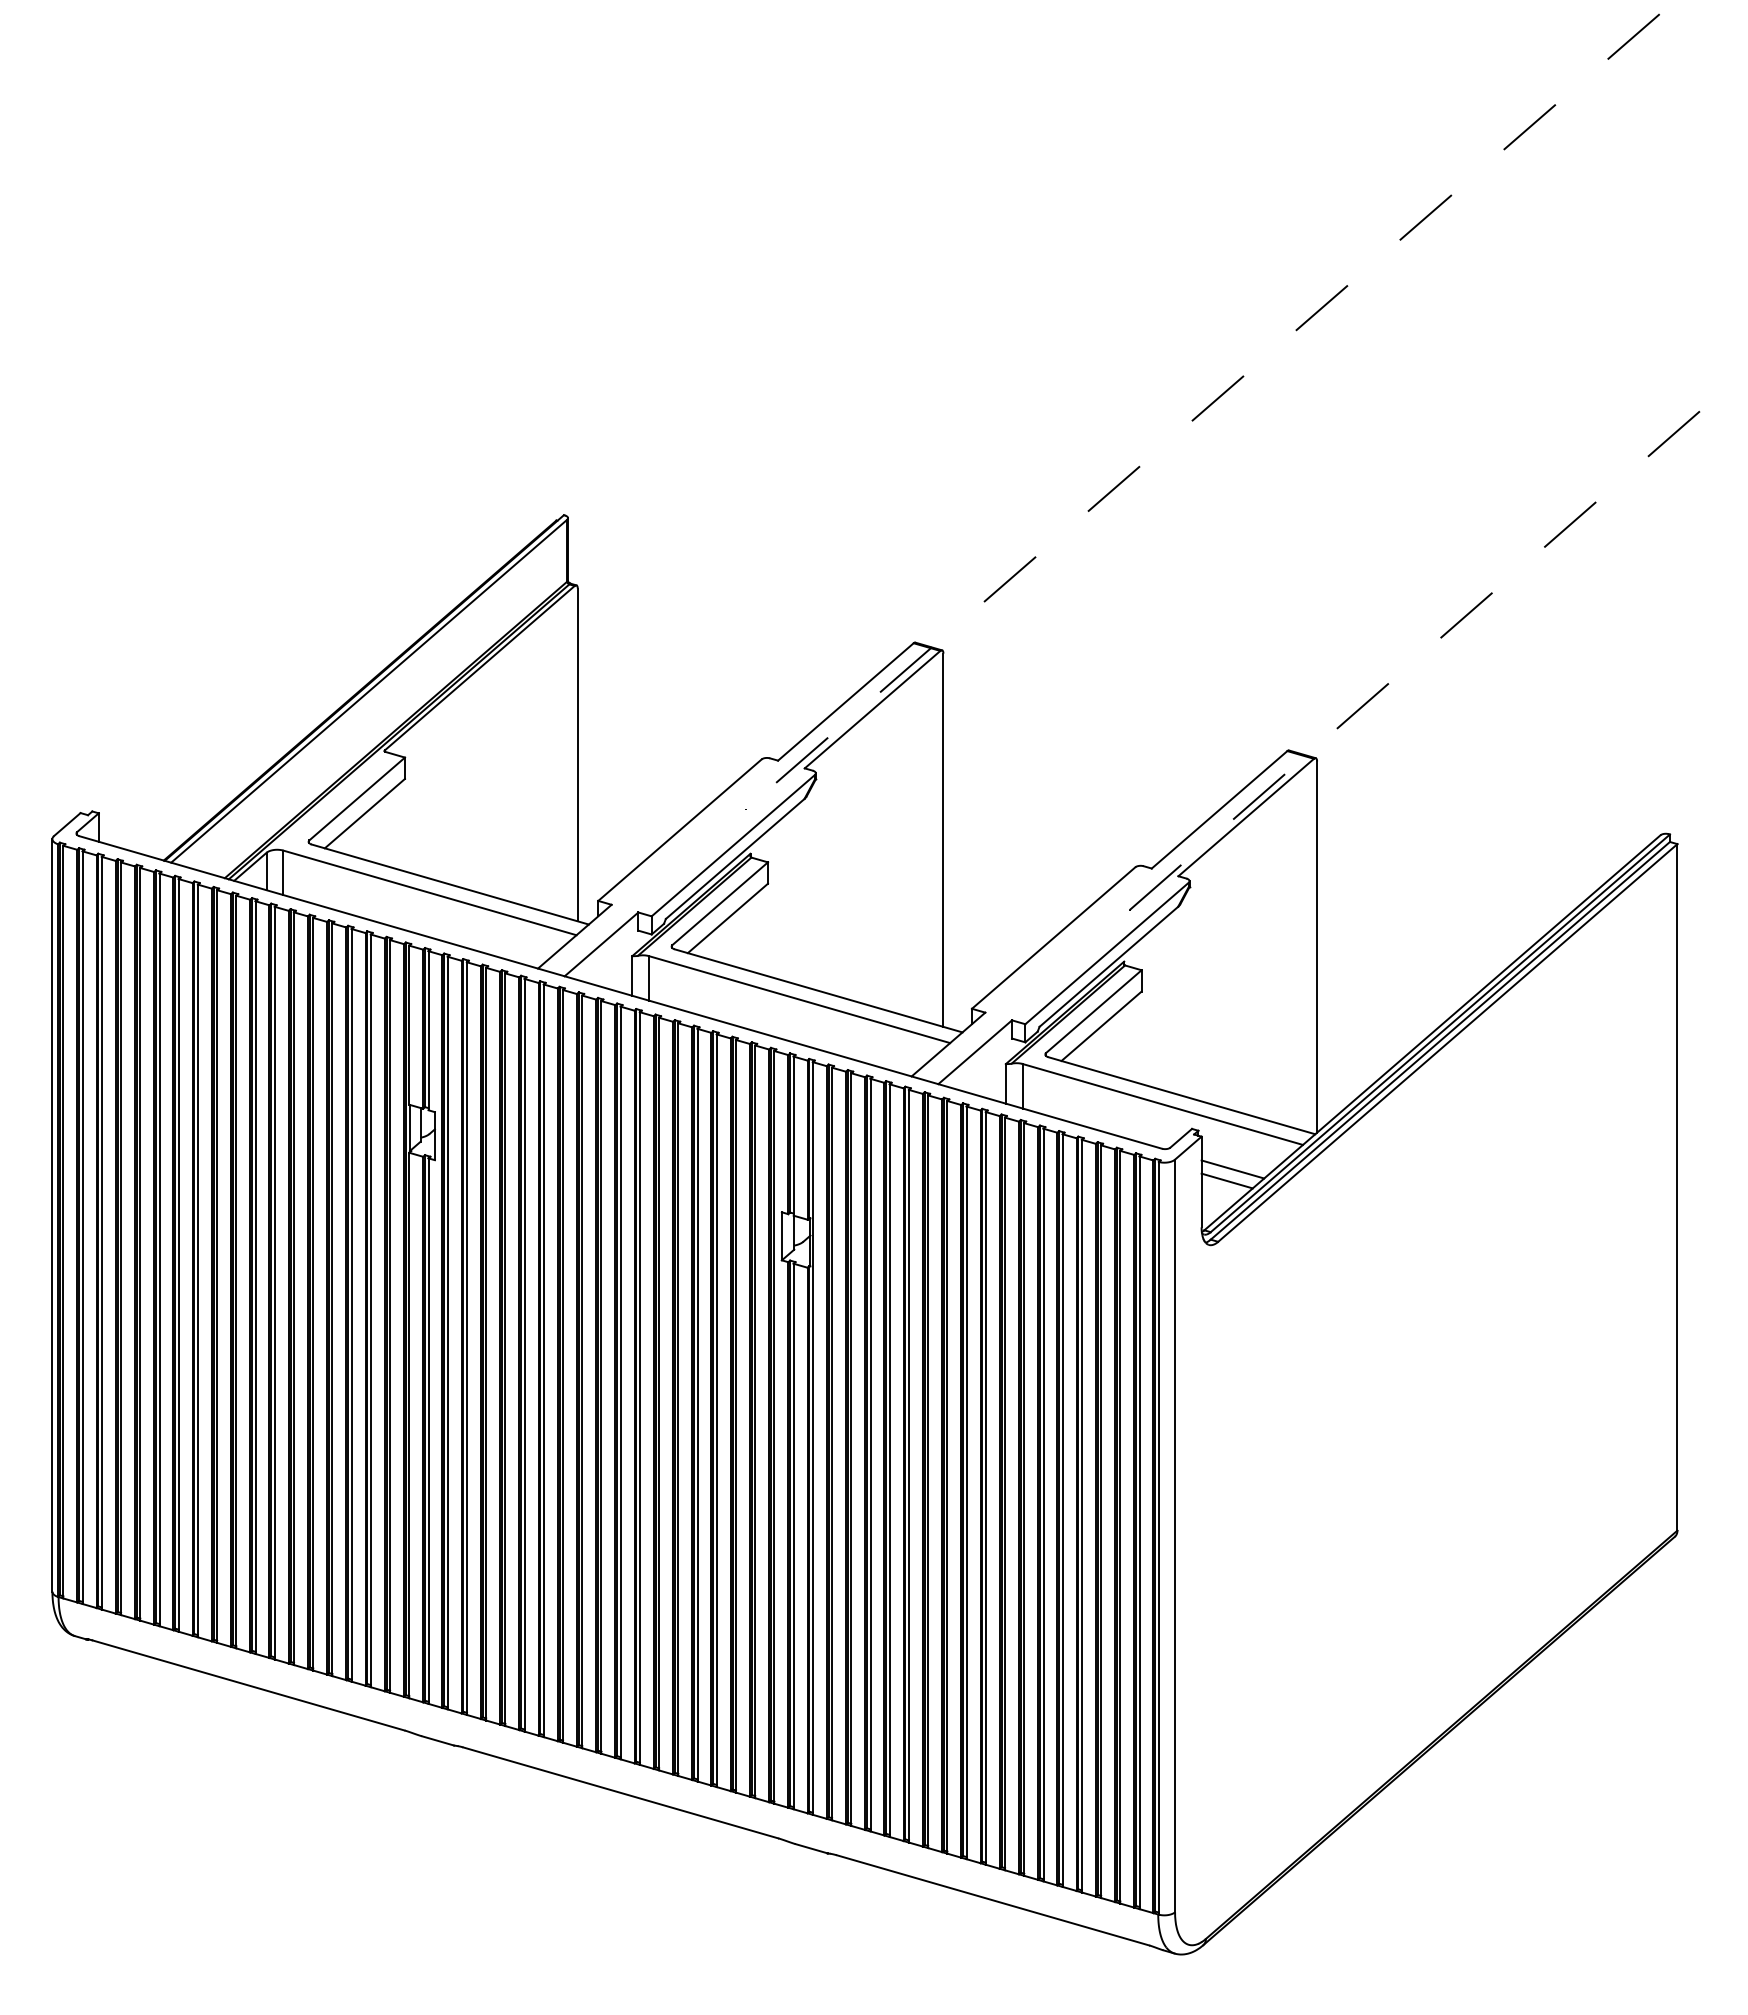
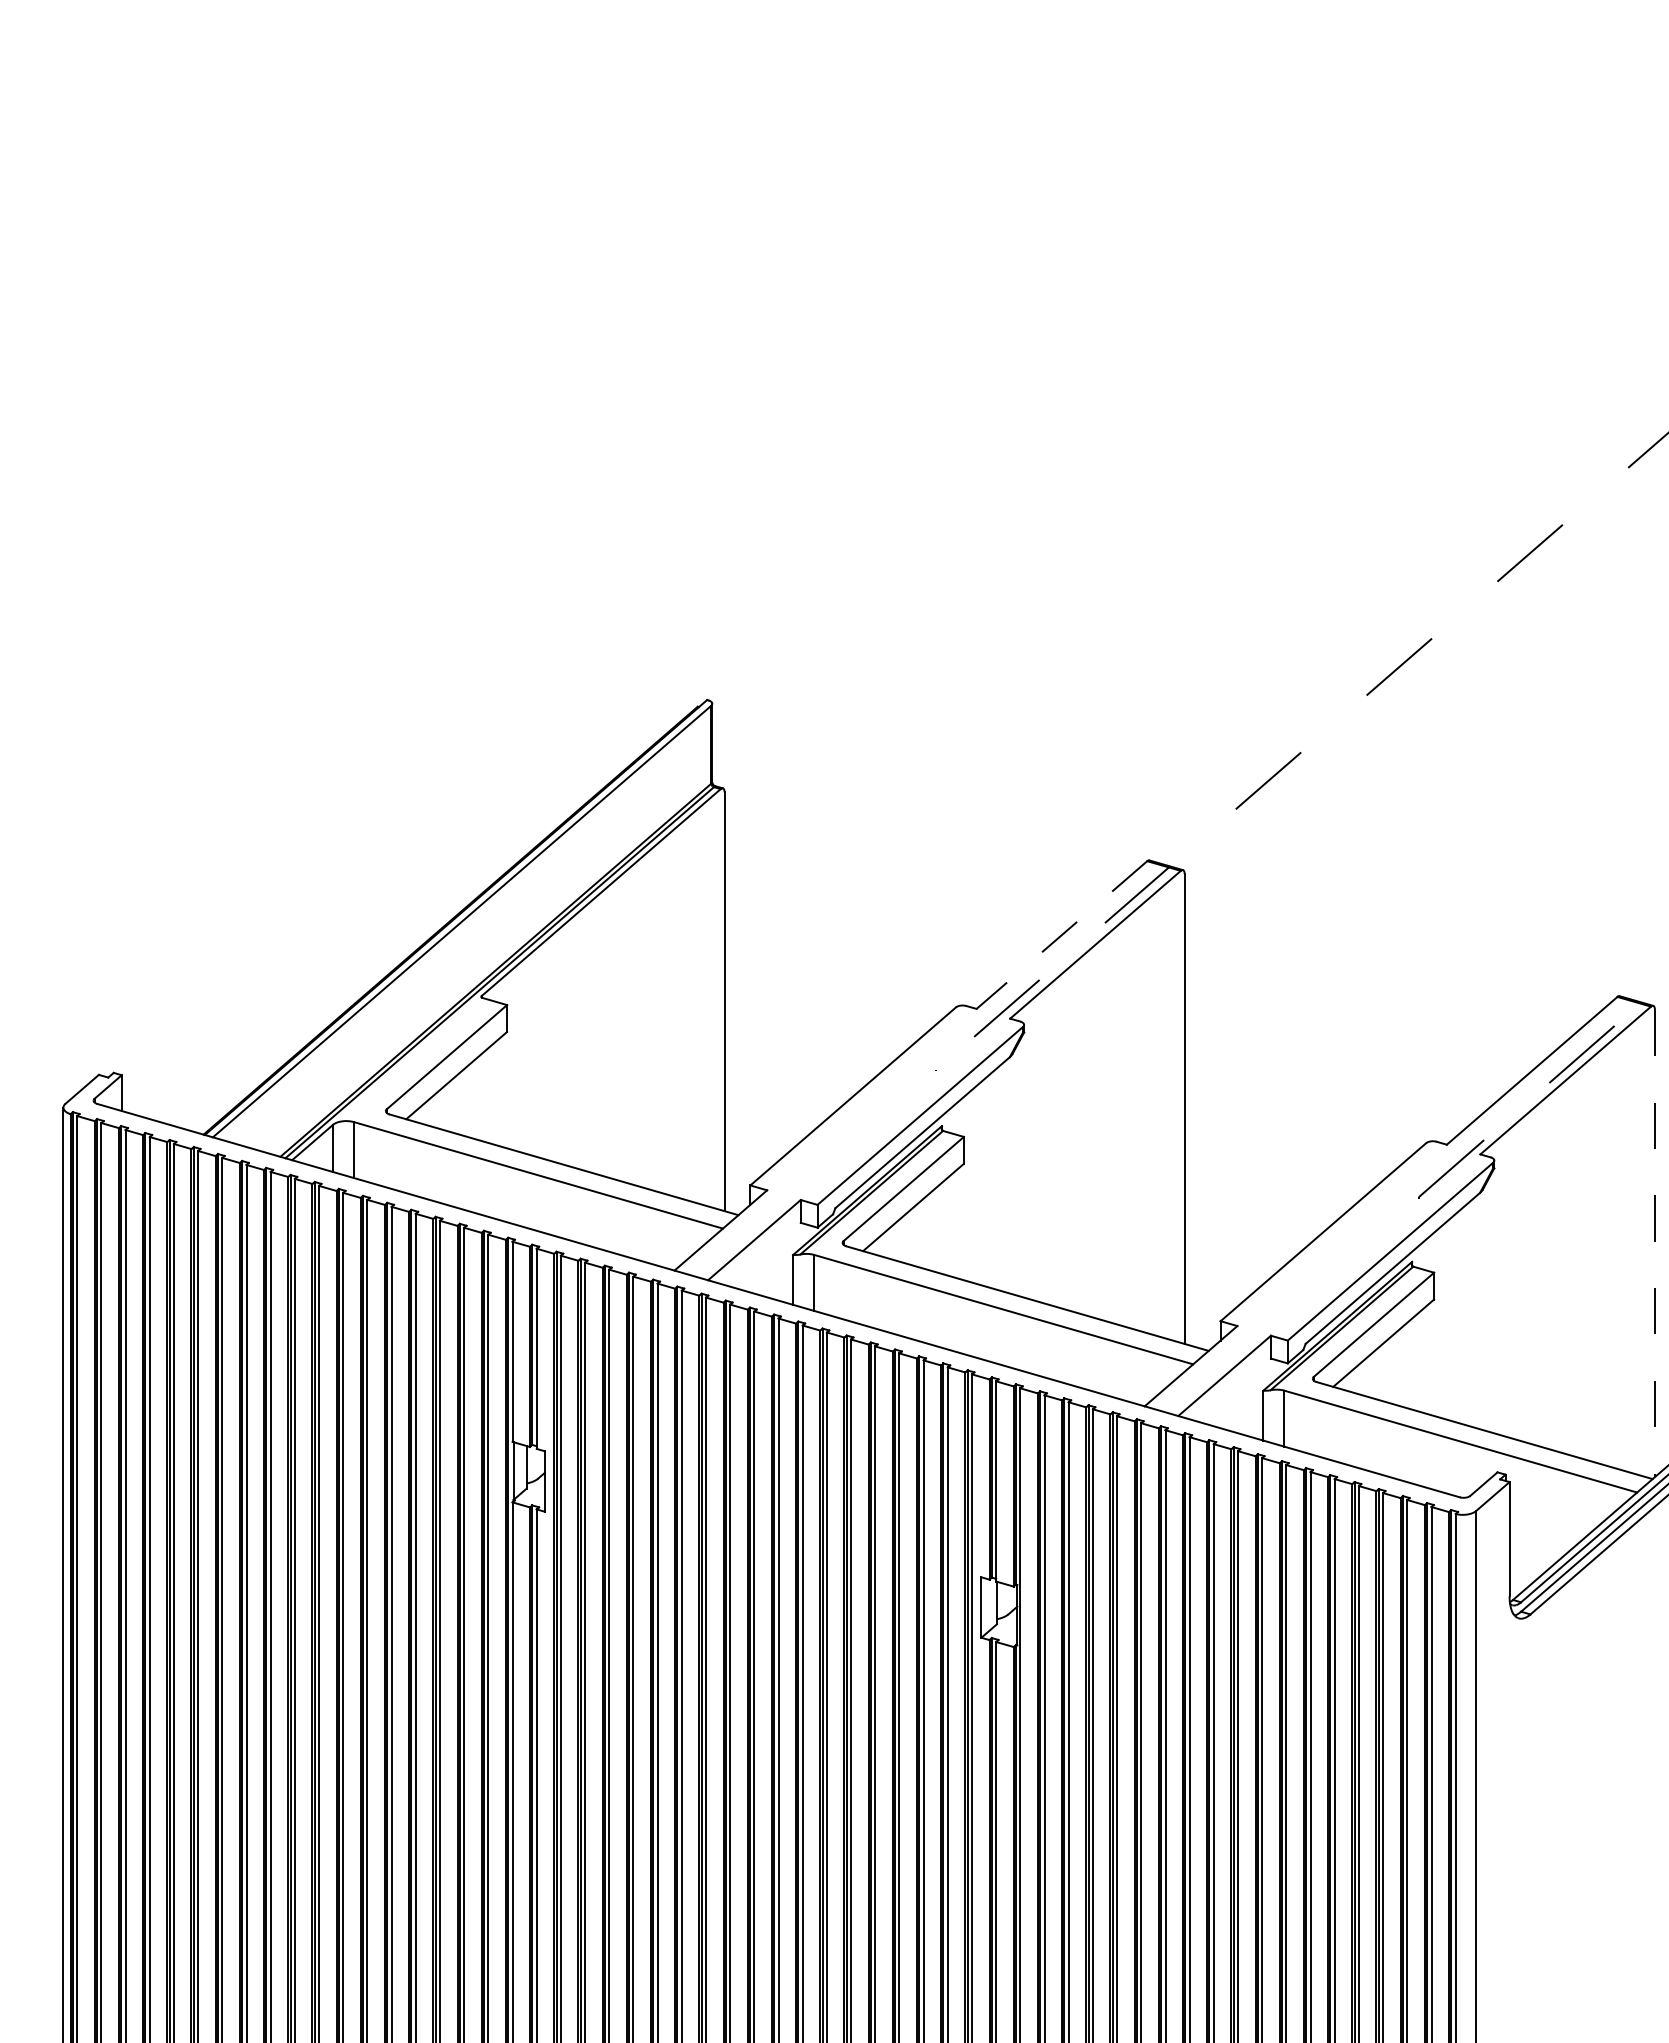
line: (845, 701) -> (1061, 934), solid -> dashed
line: (1317, 947) -> (1655, 1244), solid -> dashed
line: (1232, 1169) -> (1548, 1523), removed
line: (1226, 1180) -> (1540, 1537), removed

